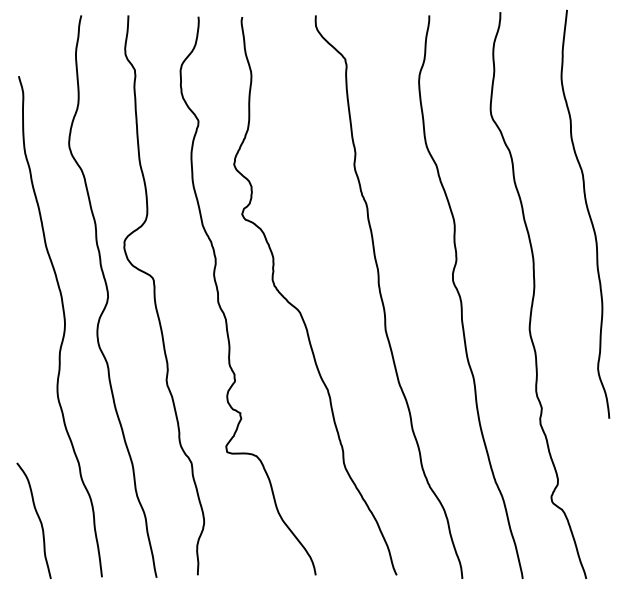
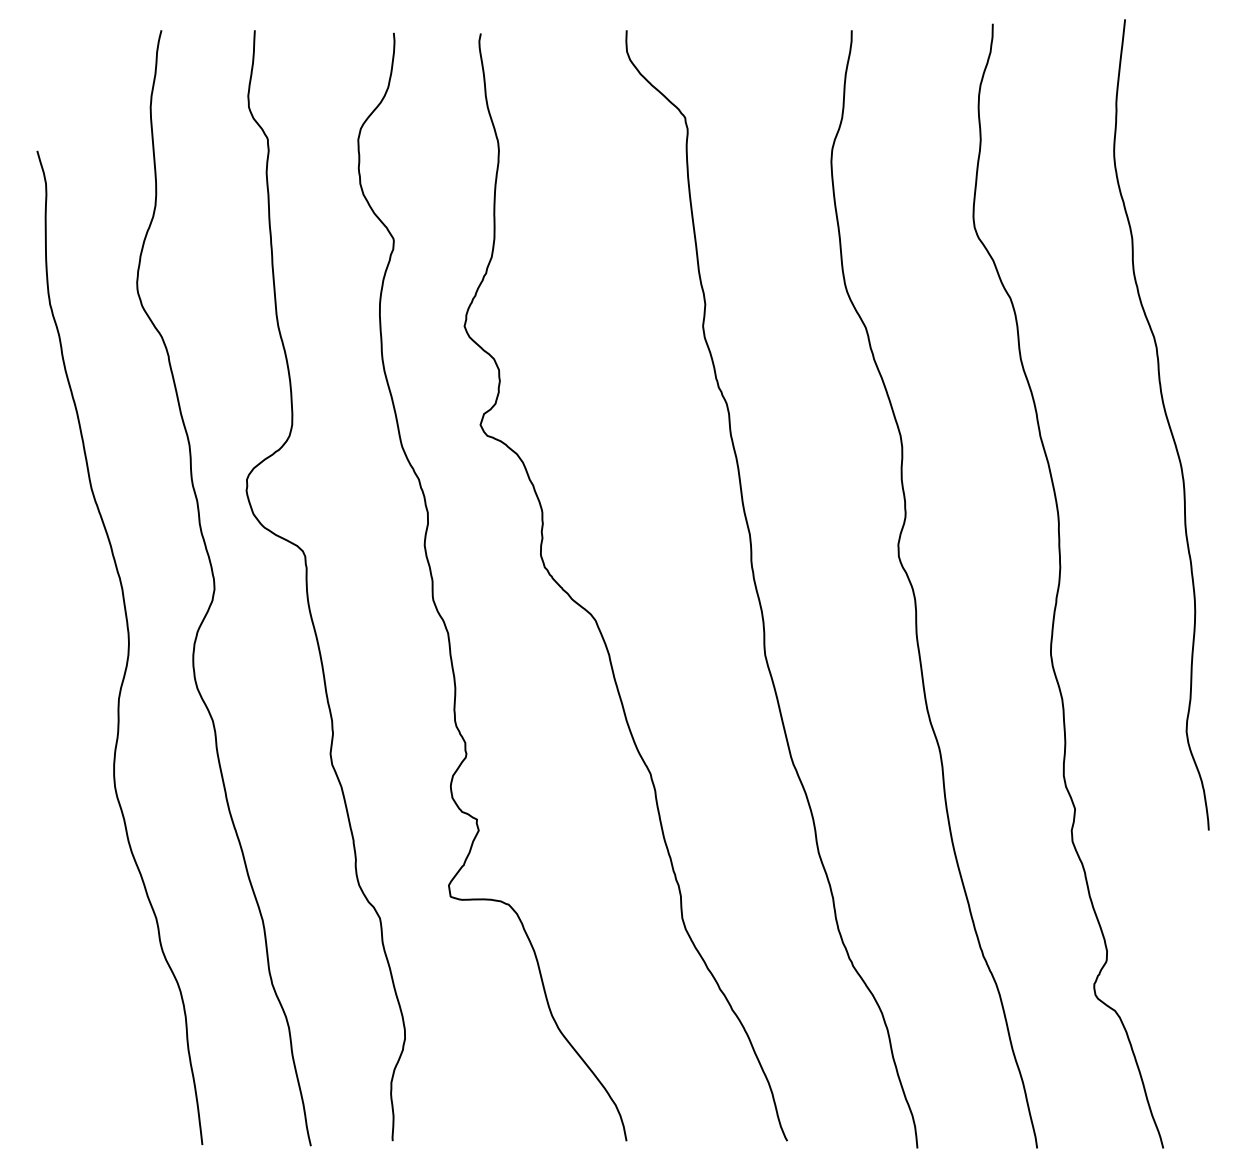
curve: (38, 519) -> (76, 1030), removed

